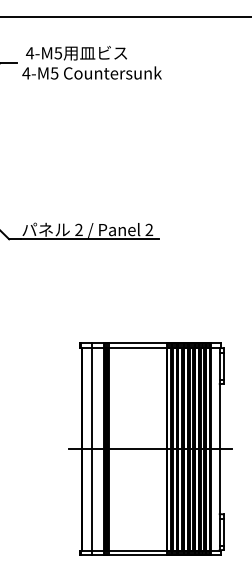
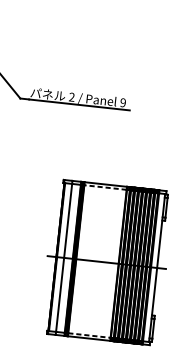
text: (149, 230) -> (123, 103), 2 -> 9
line: (137, 347) -> (105, 187), solid -> dashed
line: (138, 550) -> (89, 335), solid -> dashed

